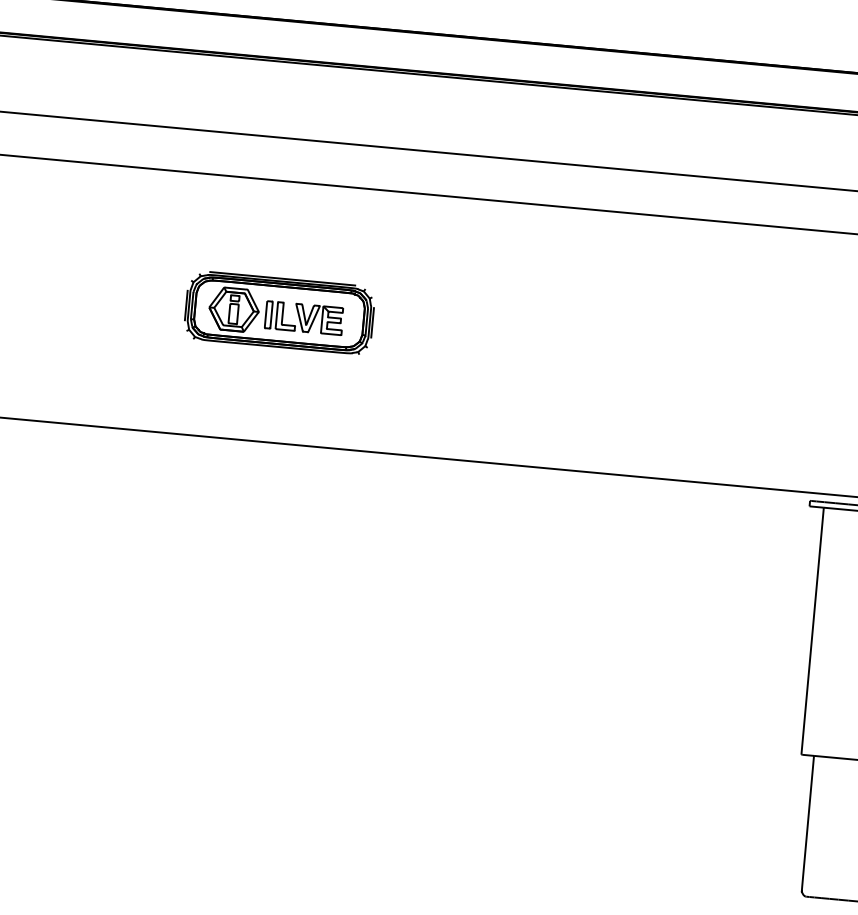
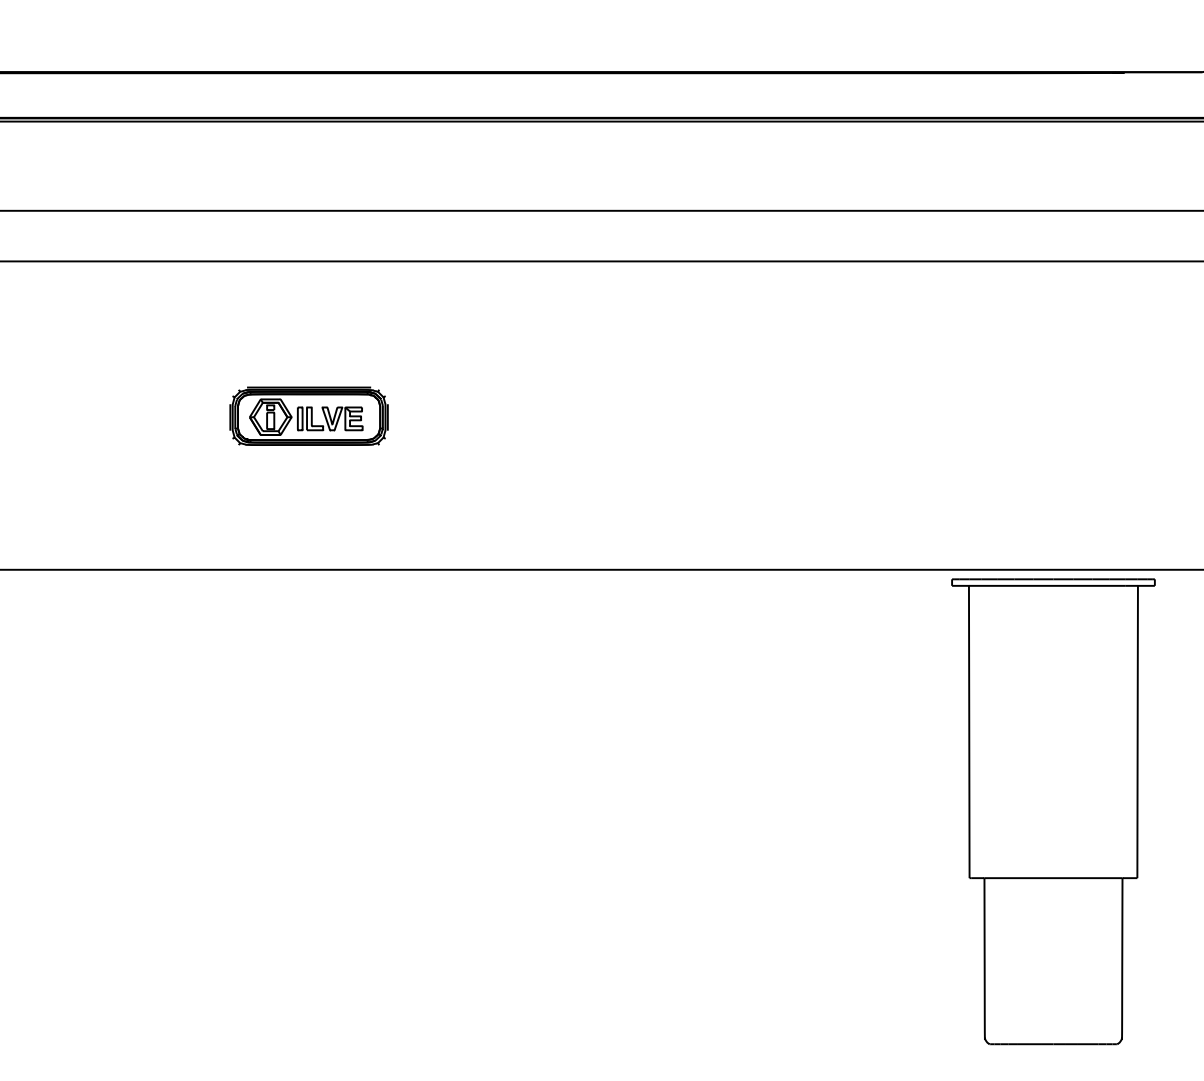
part: (279, 311) -> (308, 415), size x0.71

